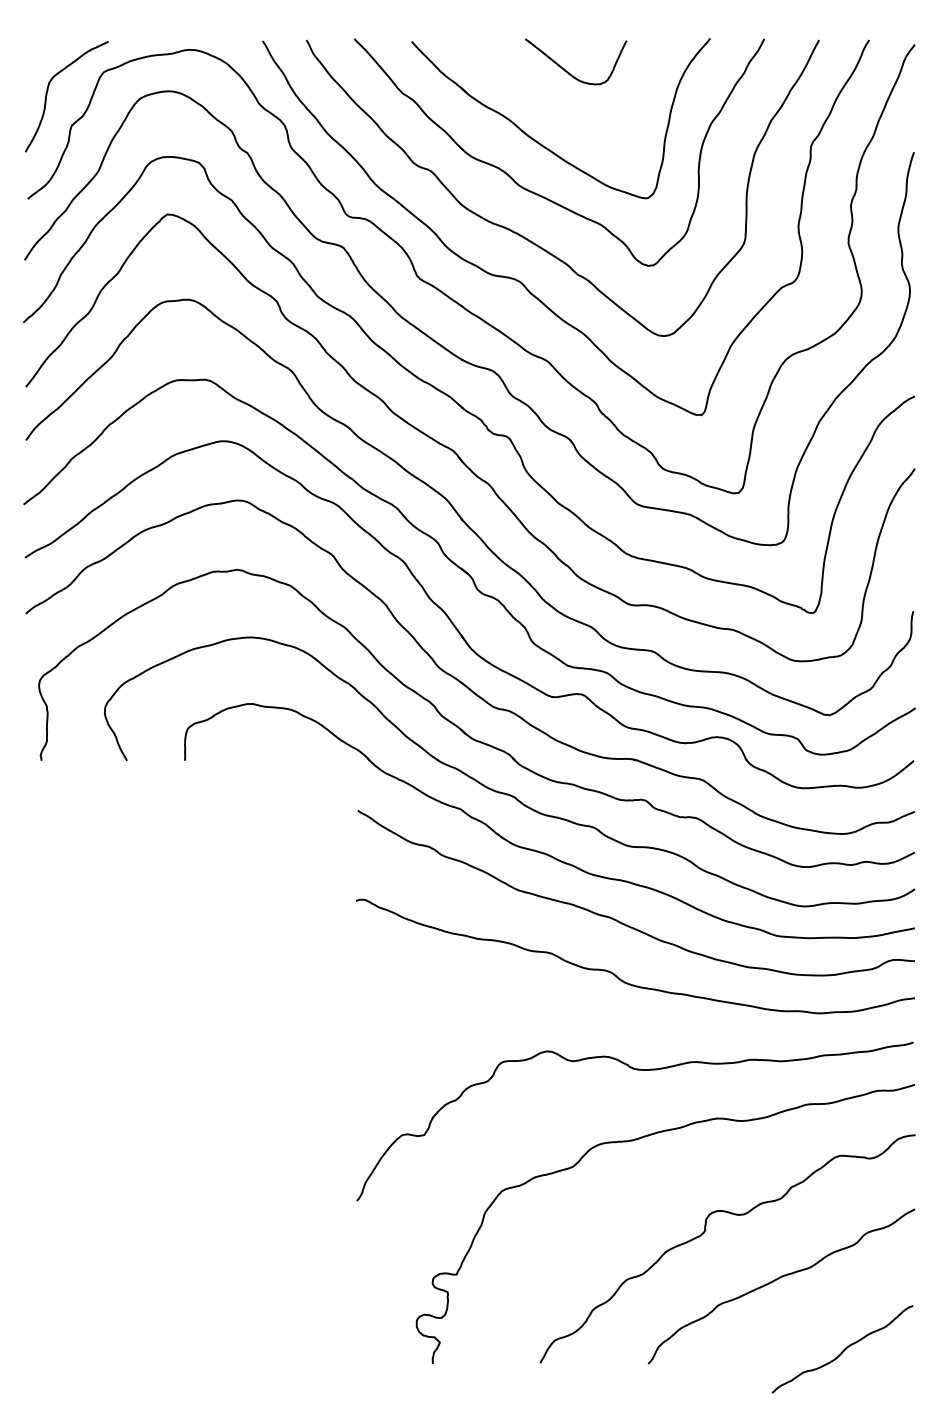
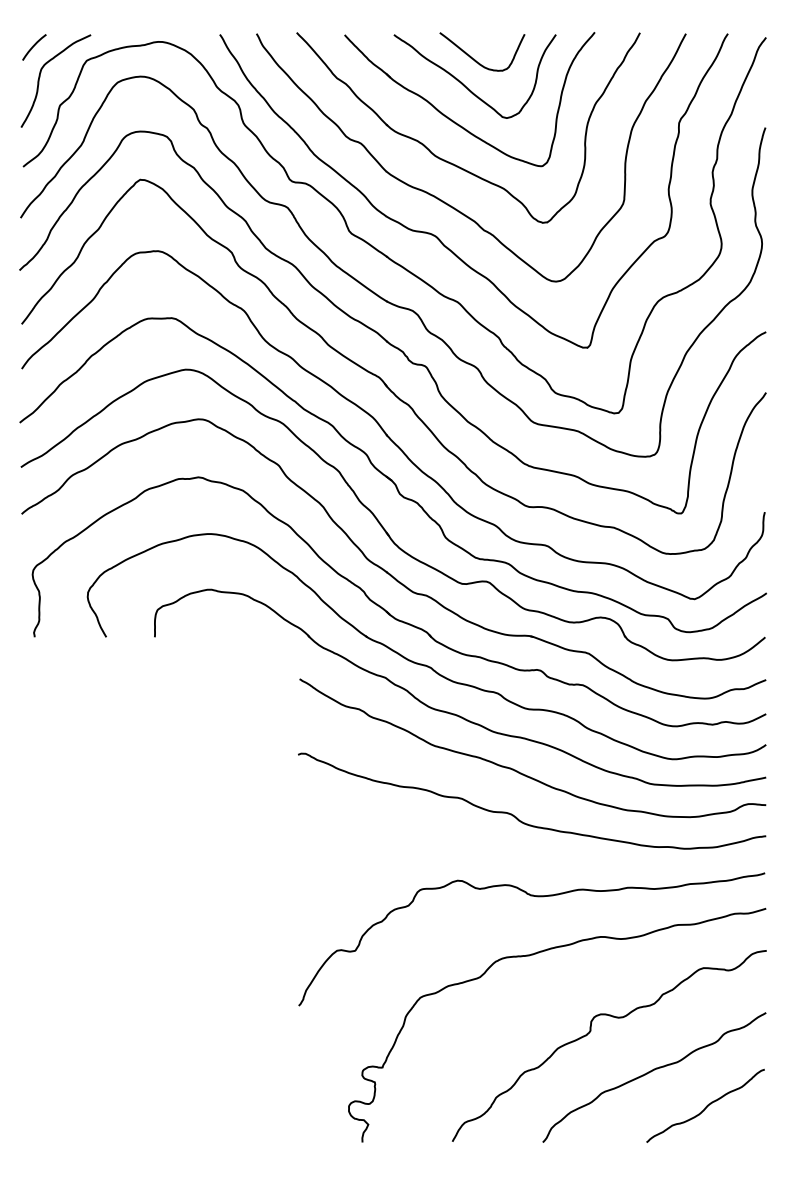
curve: (40, 56) -> (33, 47), added
curve: (555, 101) -> (465, 85), added
curve: (843, 1349) -> (706, 1106), moved

